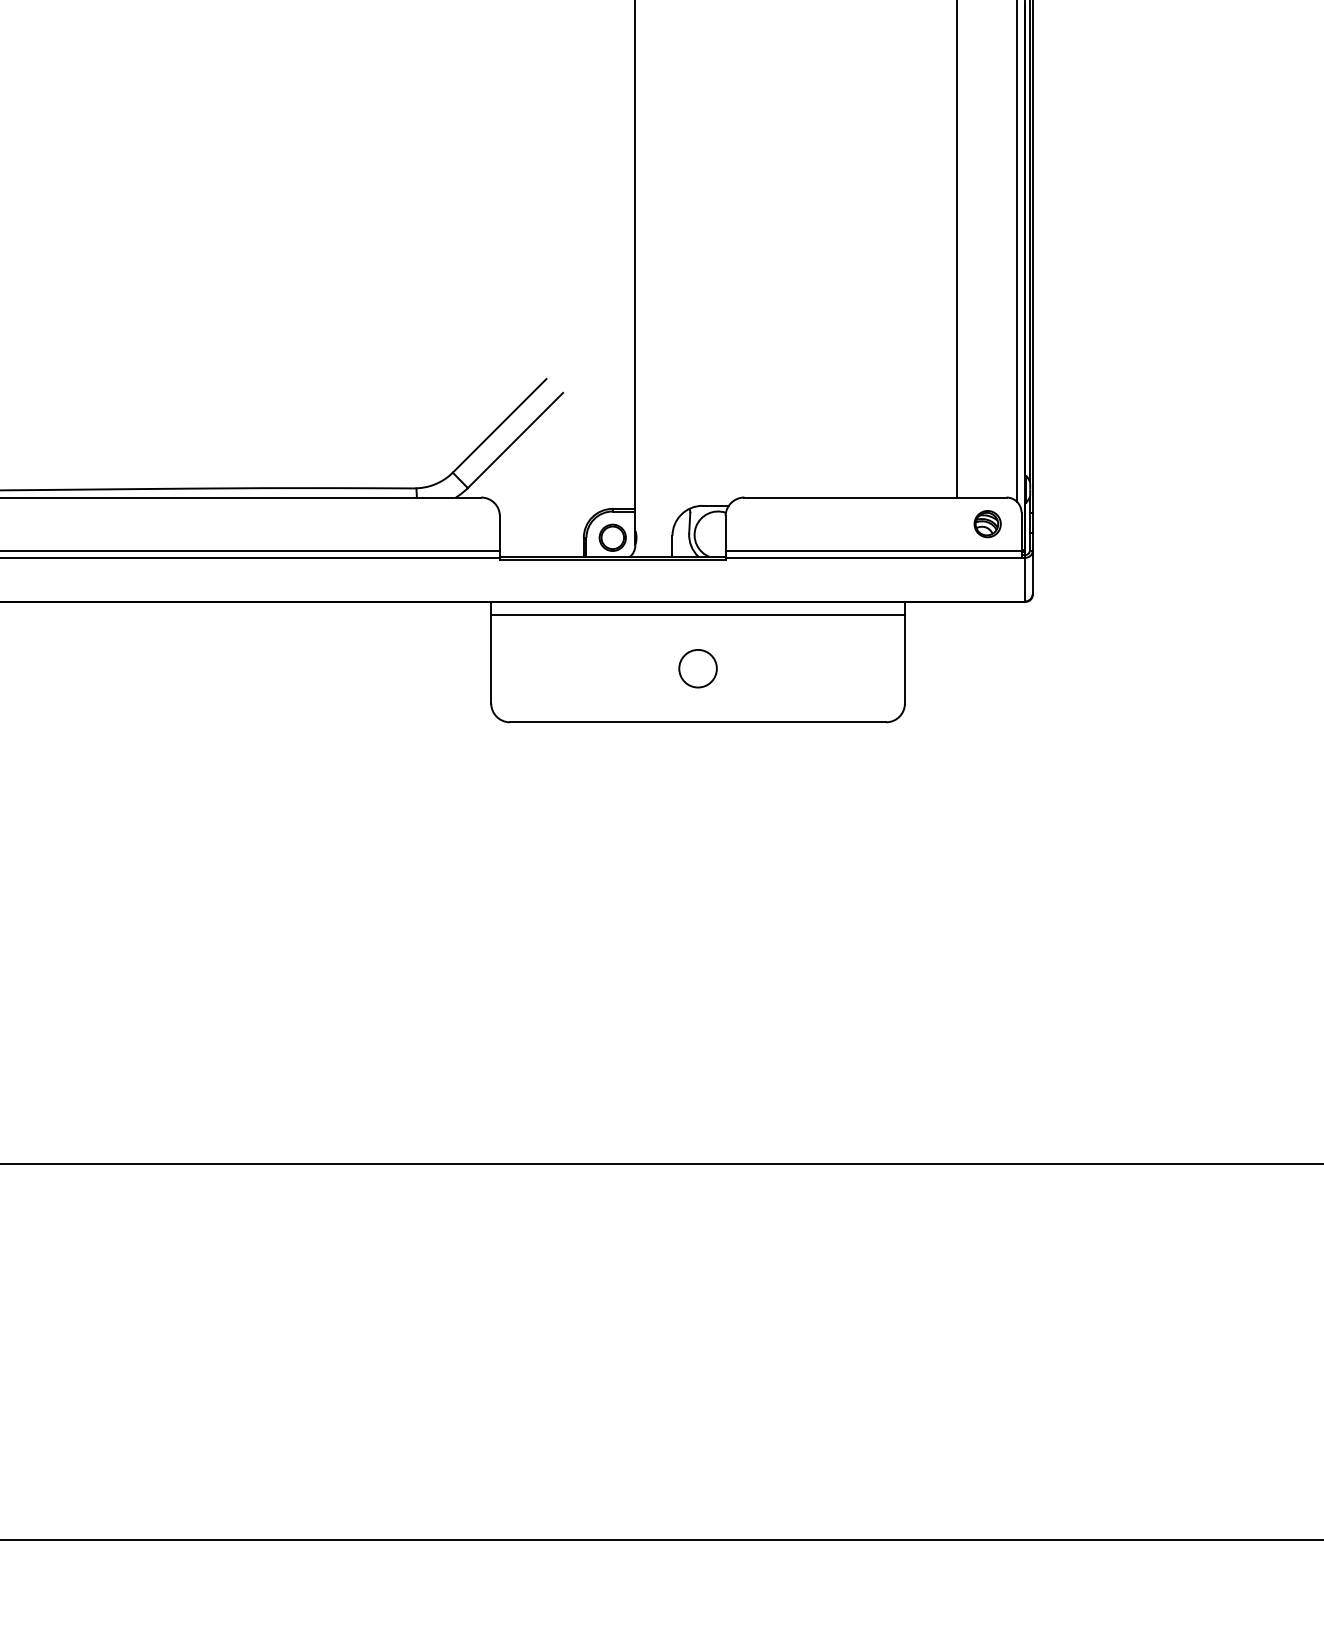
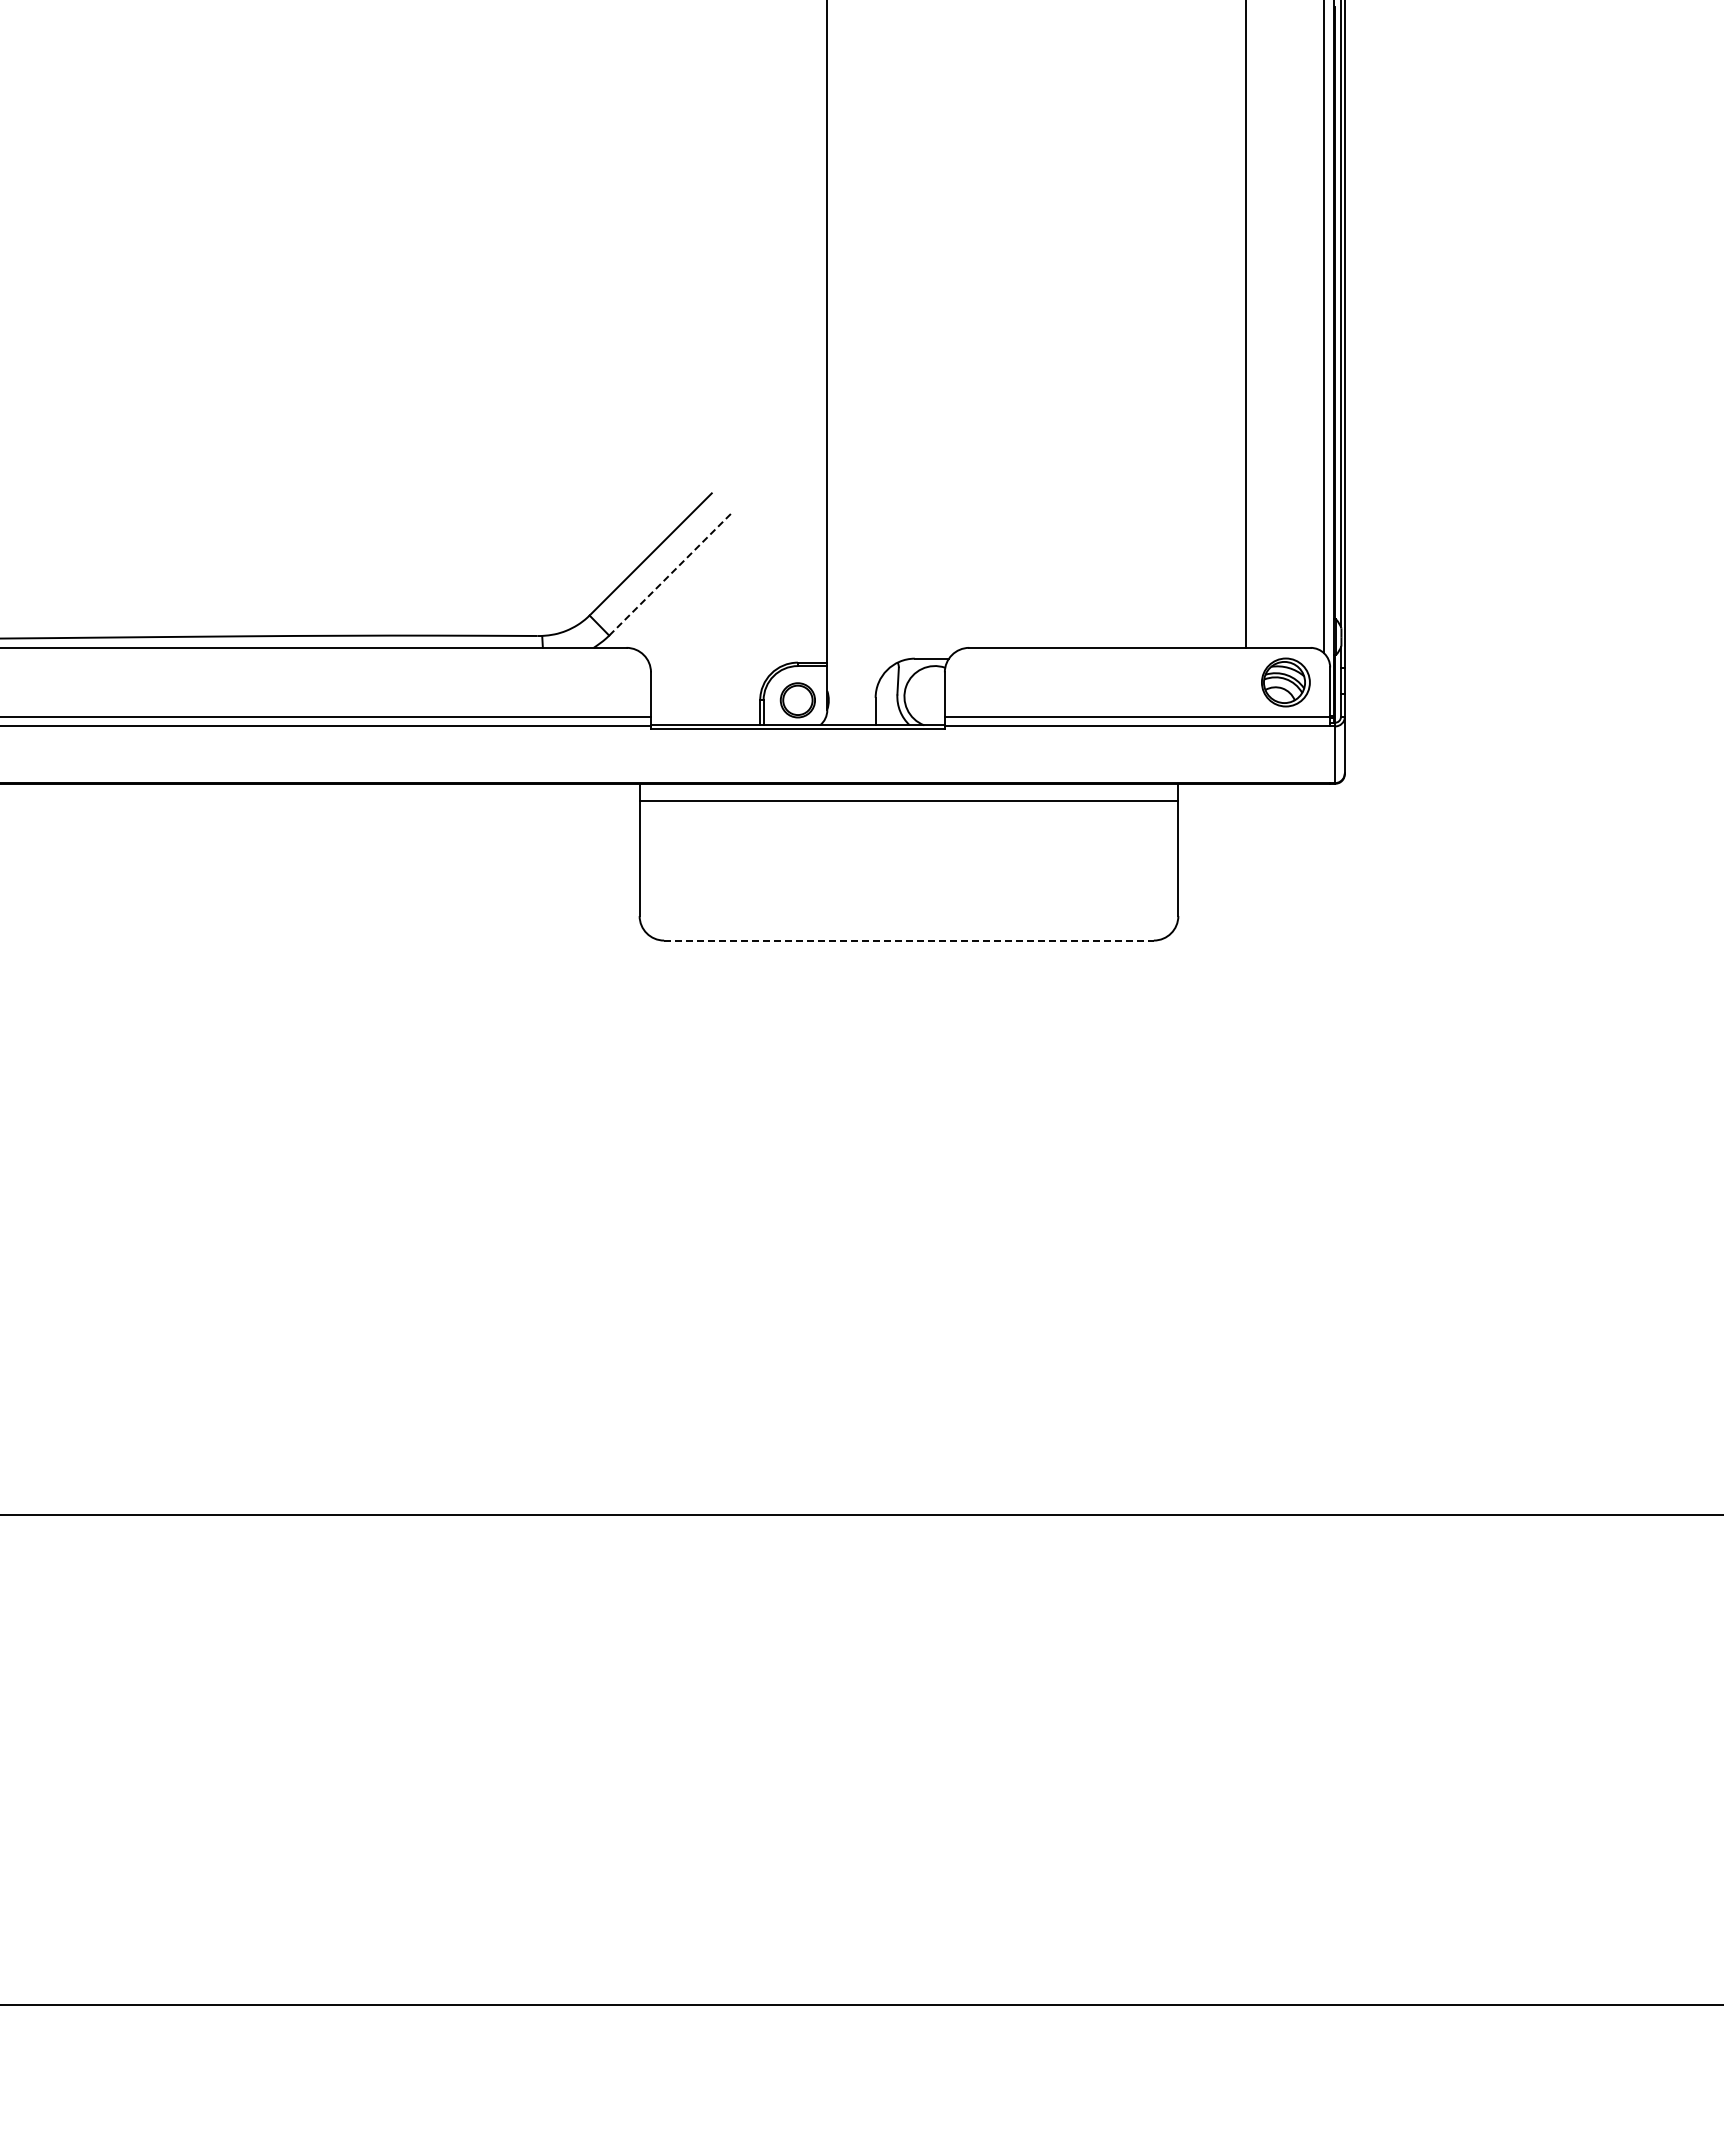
line: (515, 440) -> (671, 573), solid -> dashed
part: (988, 524) -> (1286, 682), size x1.4
circle: (697, 668) -> (908, 870), removed
line: (697, 722) -> (908, 940), solid -> dashed

